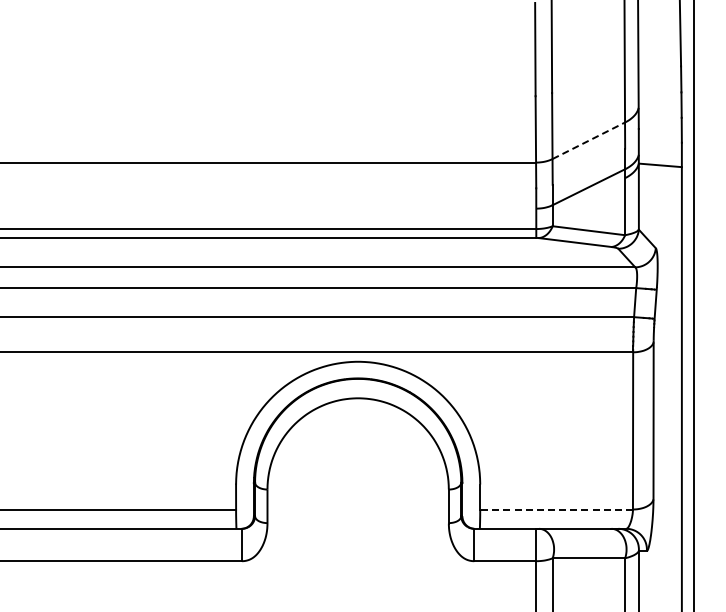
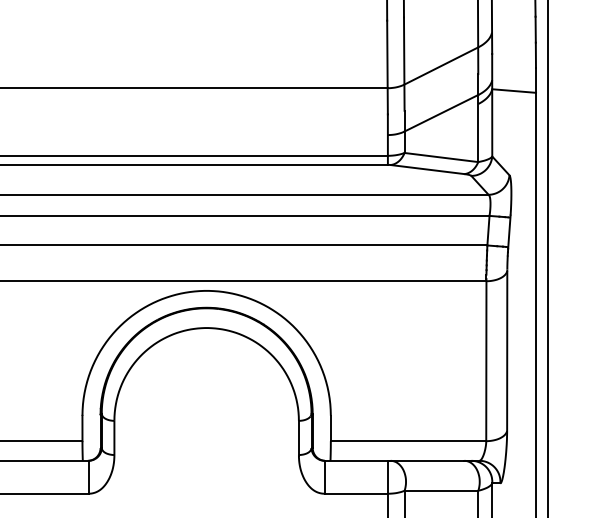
line: (588, 140) -> (441, 65), dashed -> solid
line: (556, 509) -> (408, 441), dashed -> solid

